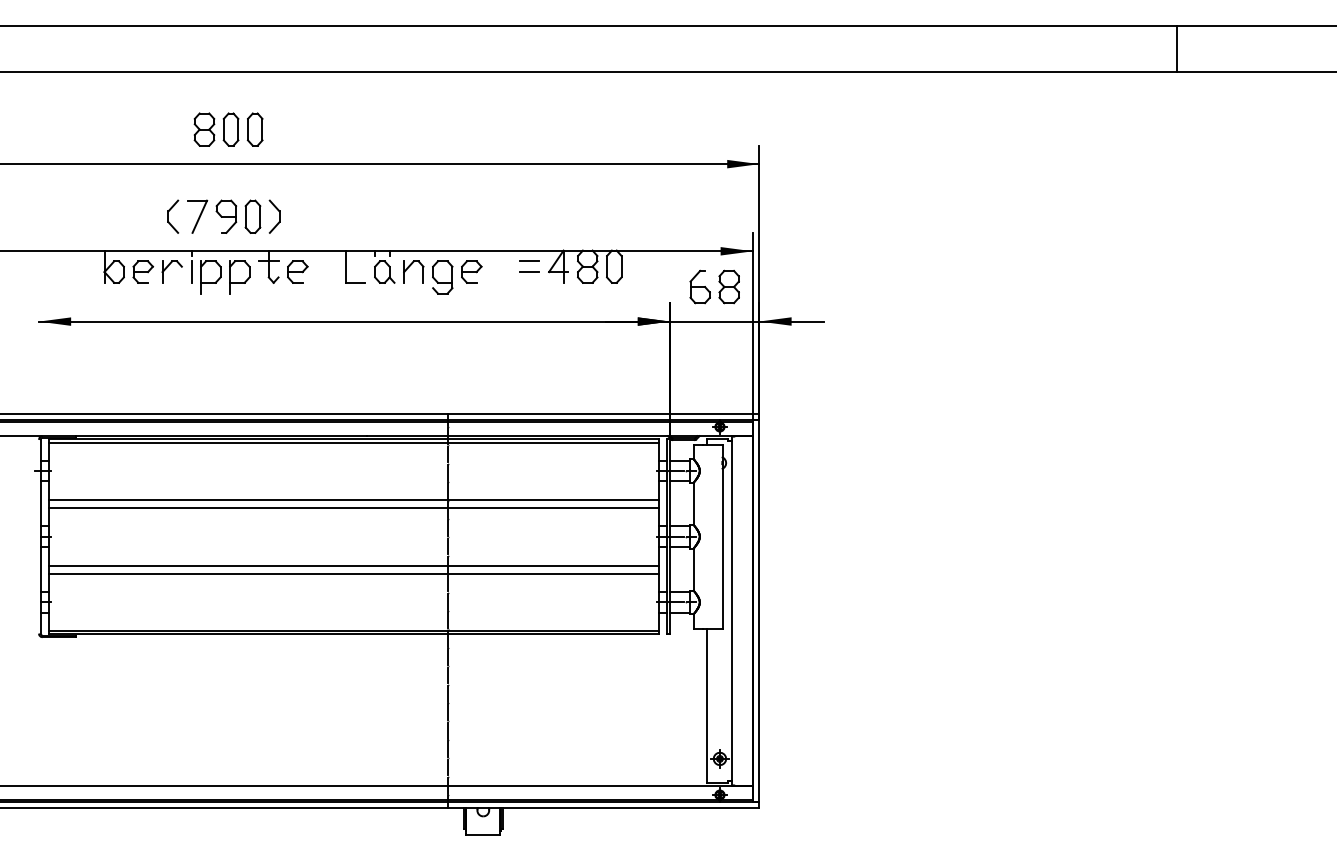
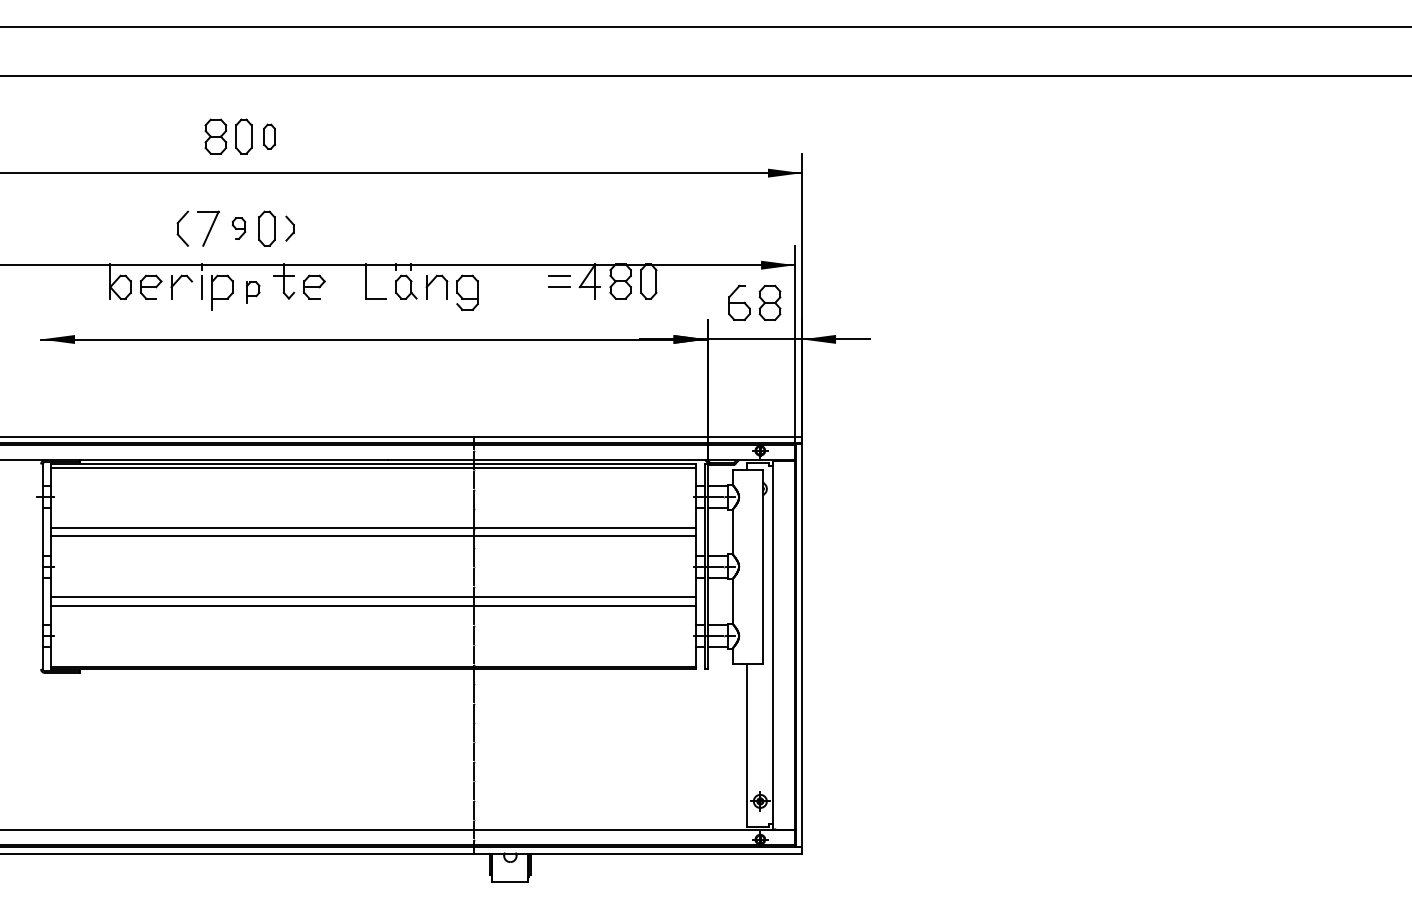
line: (1177, 48) -> (1243, 51), removed
part: (255, 129) -> (269, 136), size x0.7
part: (225, 216) -> (238, 228), size x0.6
part: (274, 216) -> (289, 228), size x0.7
part: (471, 271) -> (497, 286), removed
part: (240, 277) -> (253, 292), size x0.6

